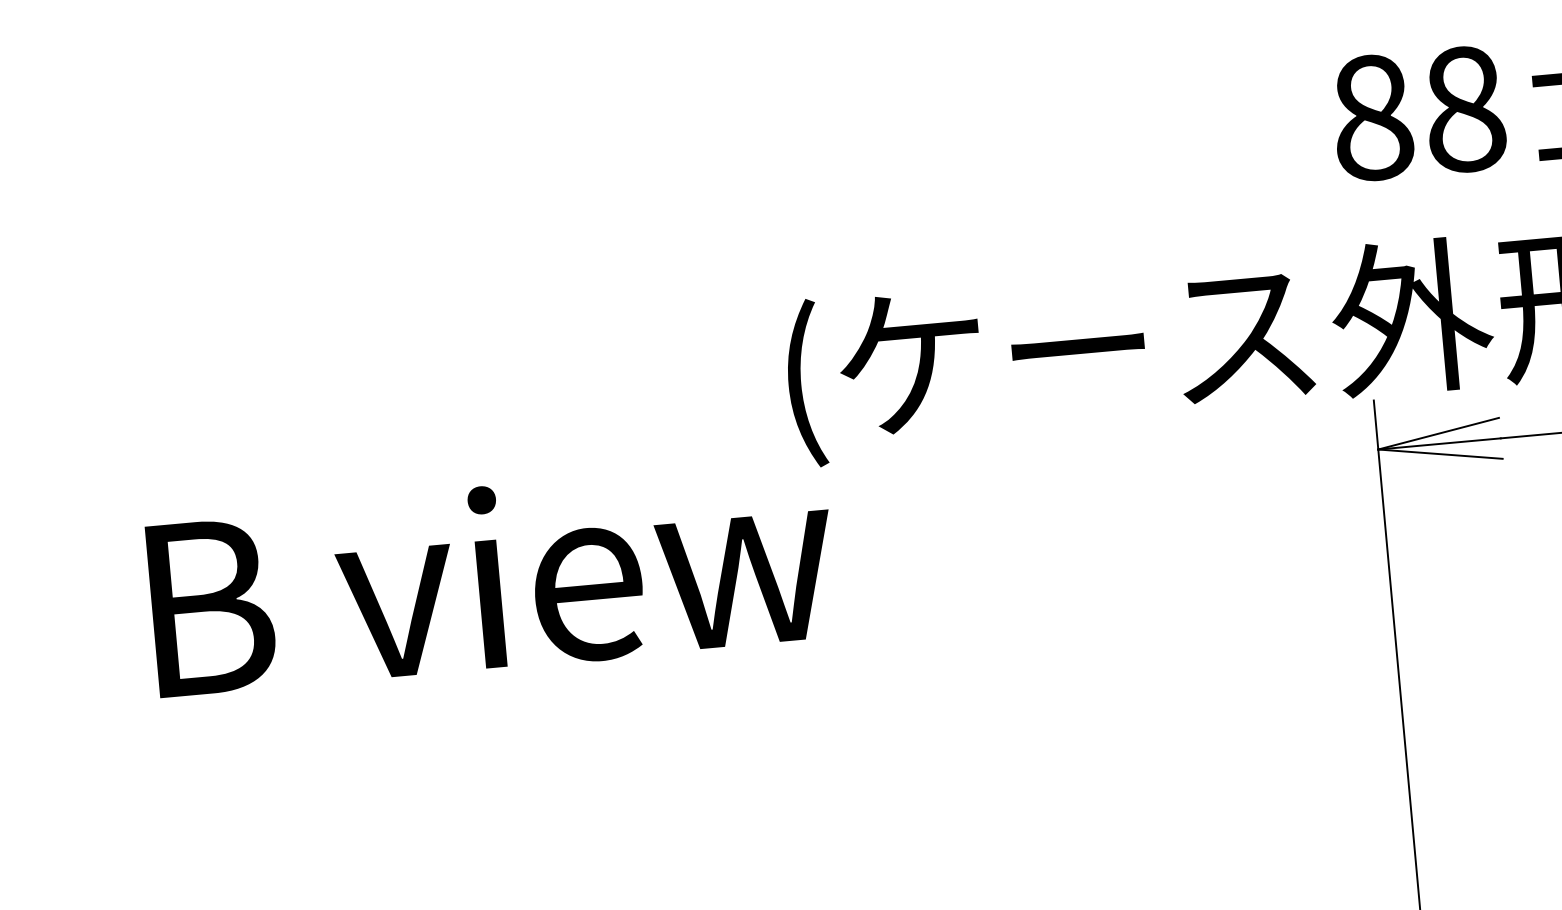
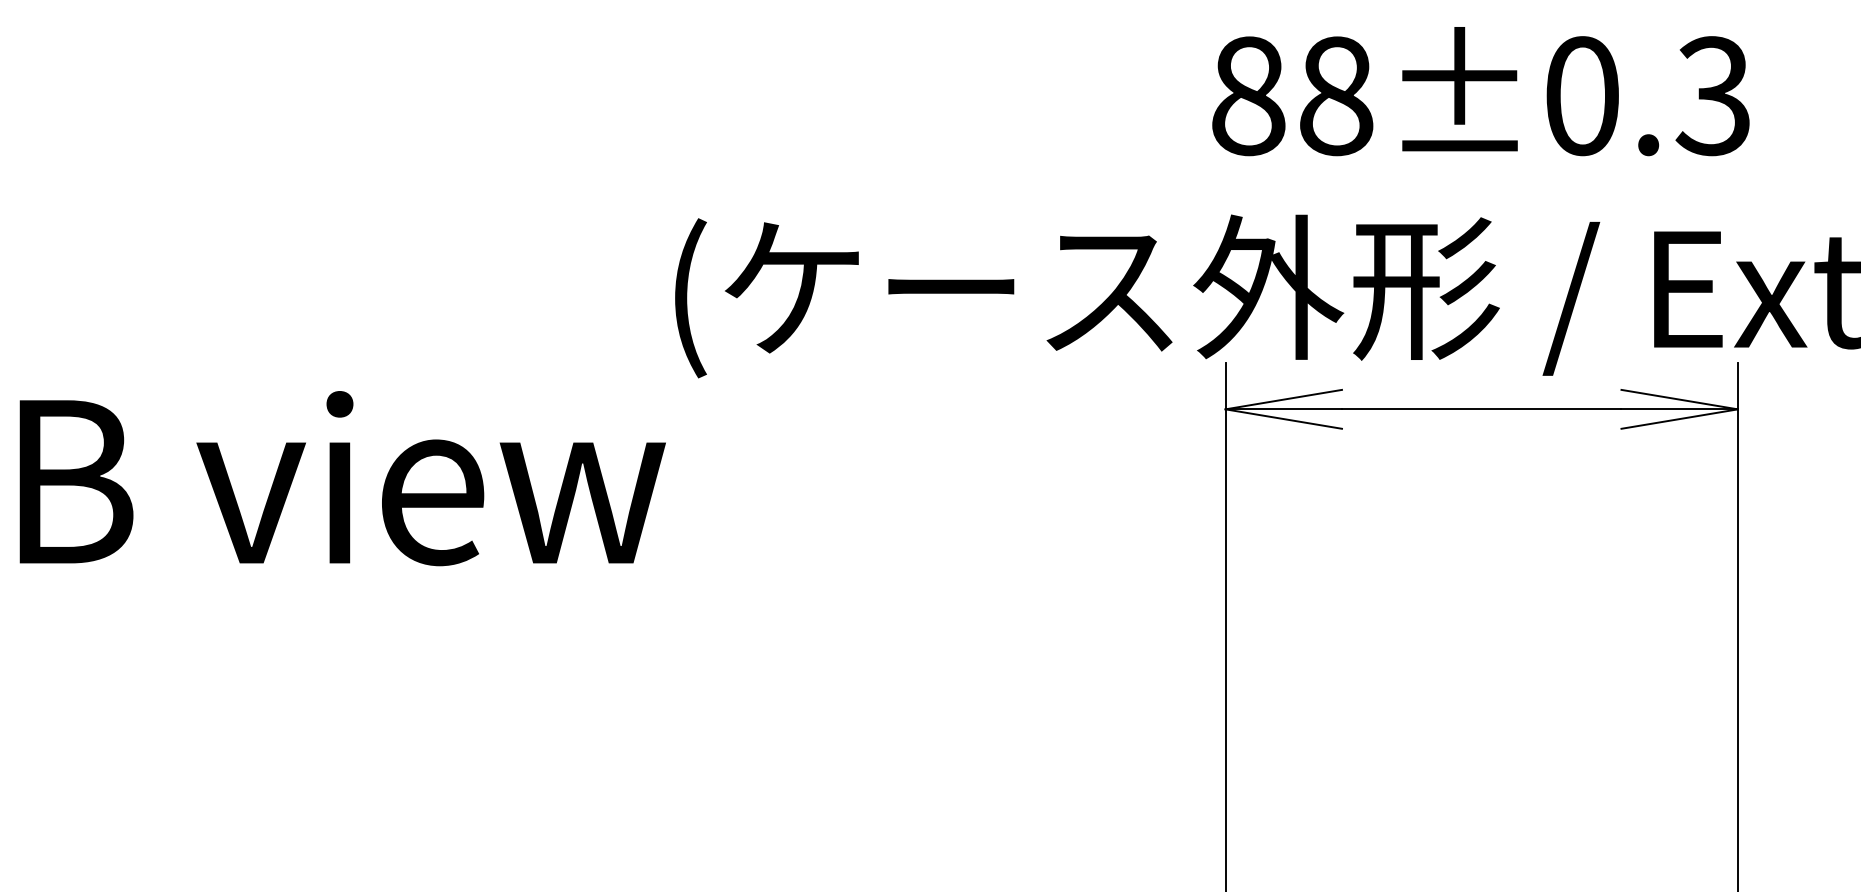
text: (491, 578) -> (342, 478), moved

